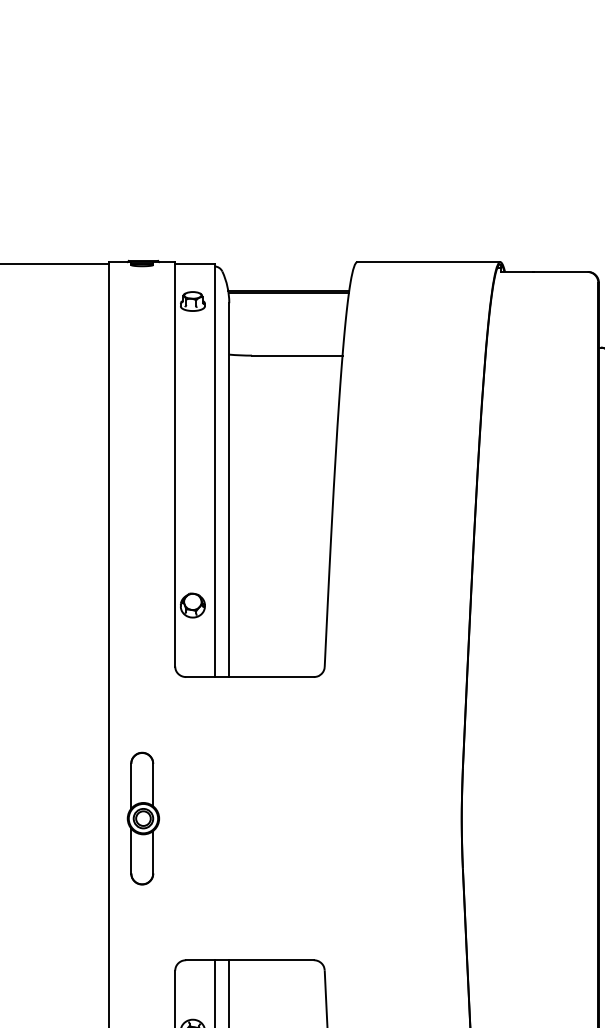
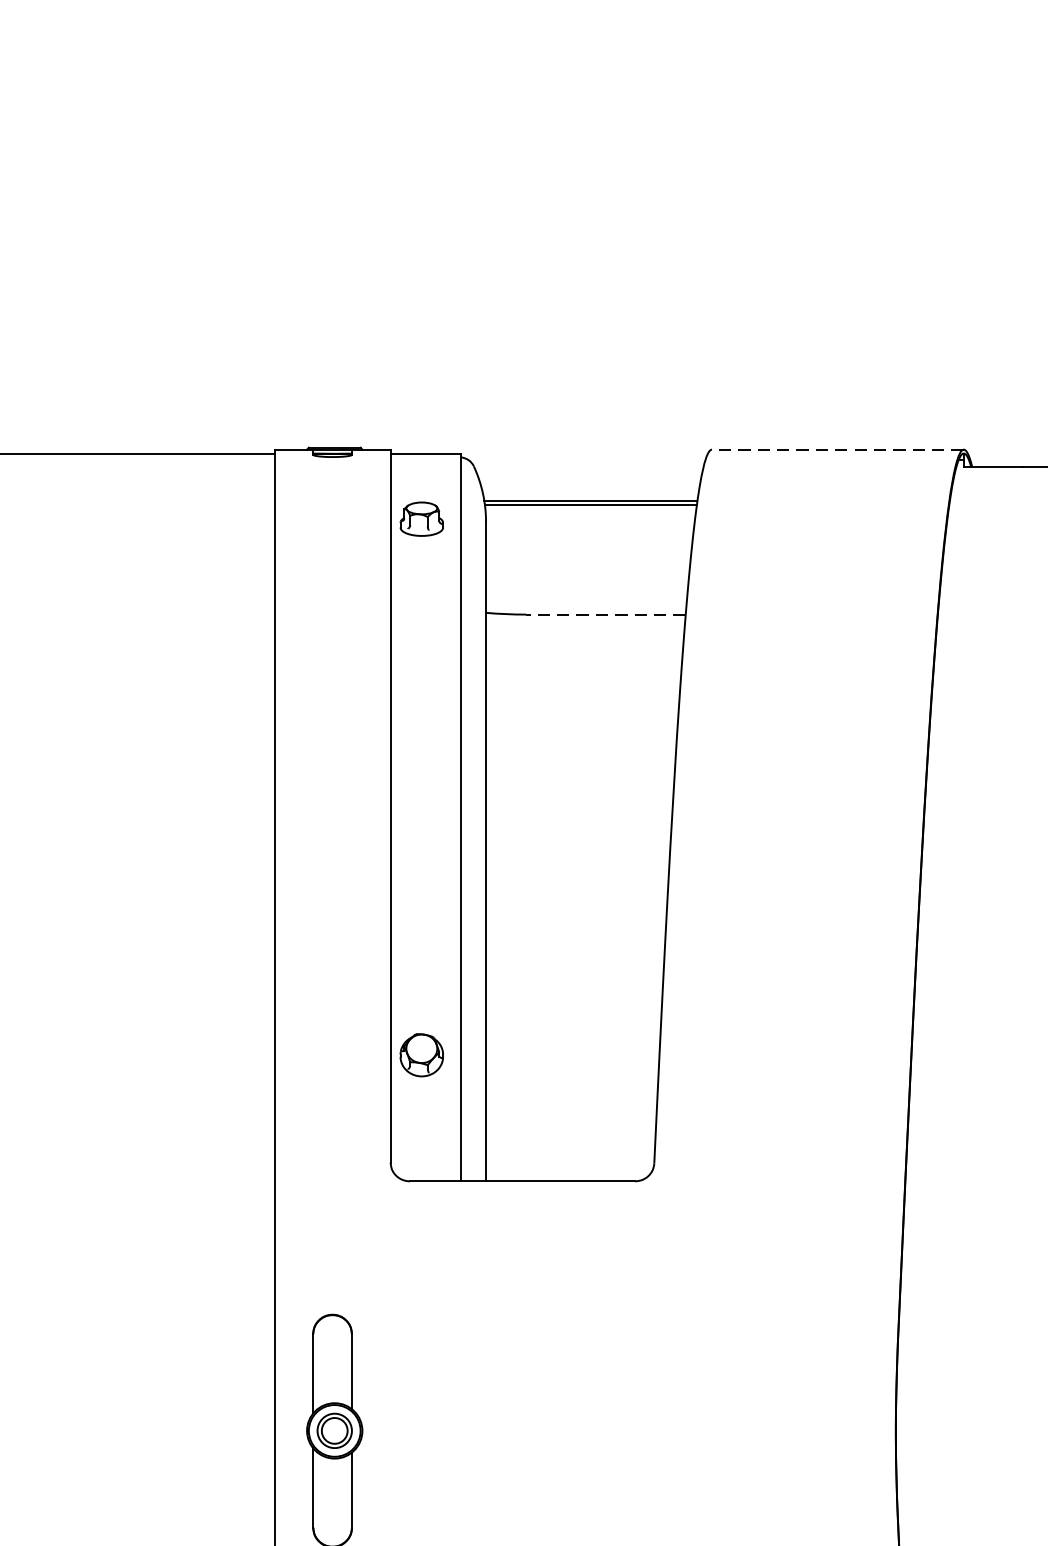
line: (428, 262) -> (837, 450), solid -> dashed
line: (296, 355) -> (604, 614), solid -> dashed

